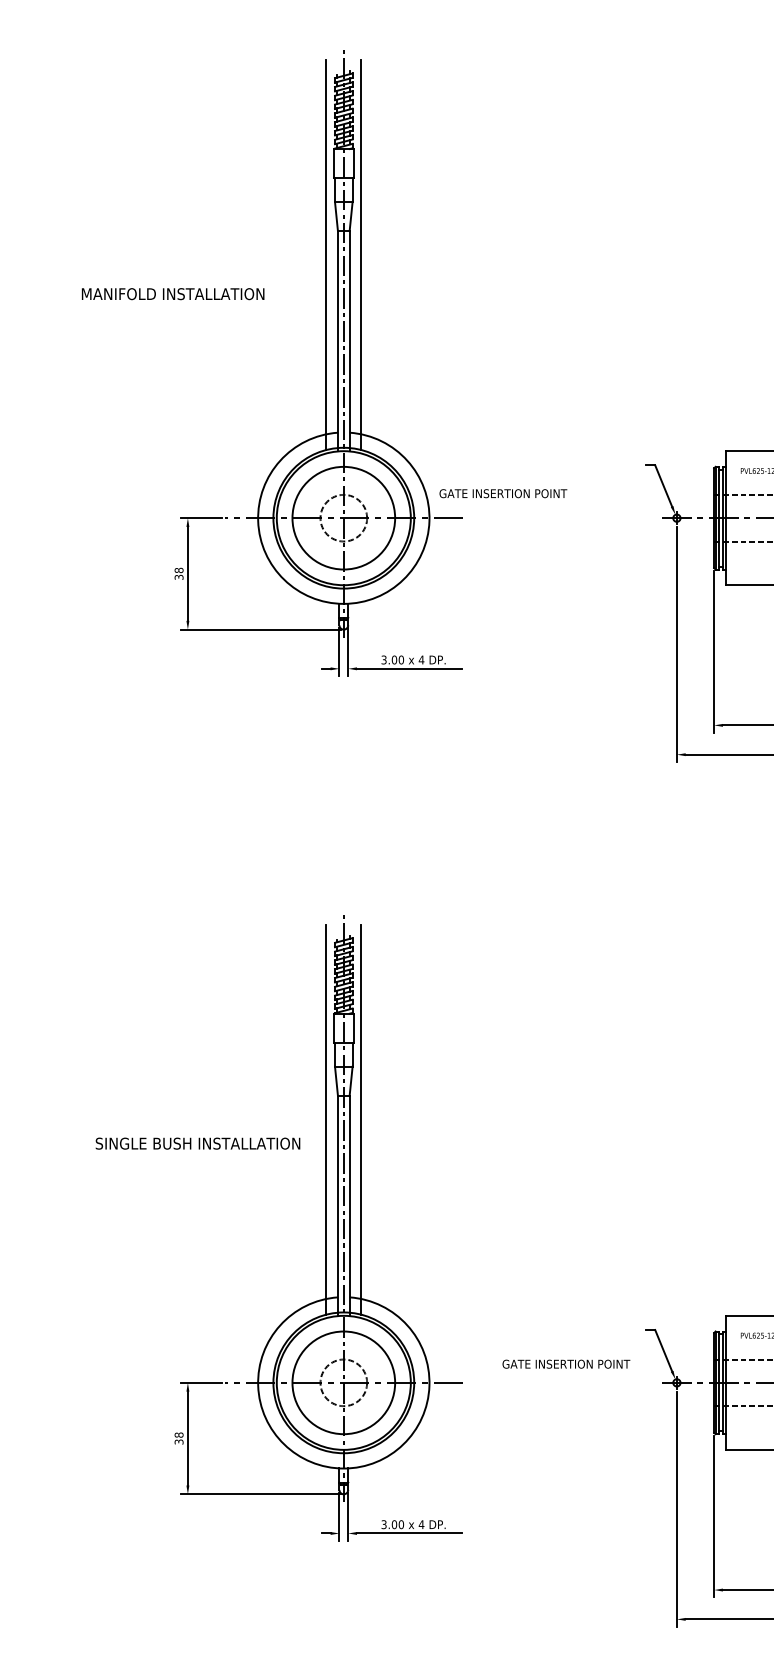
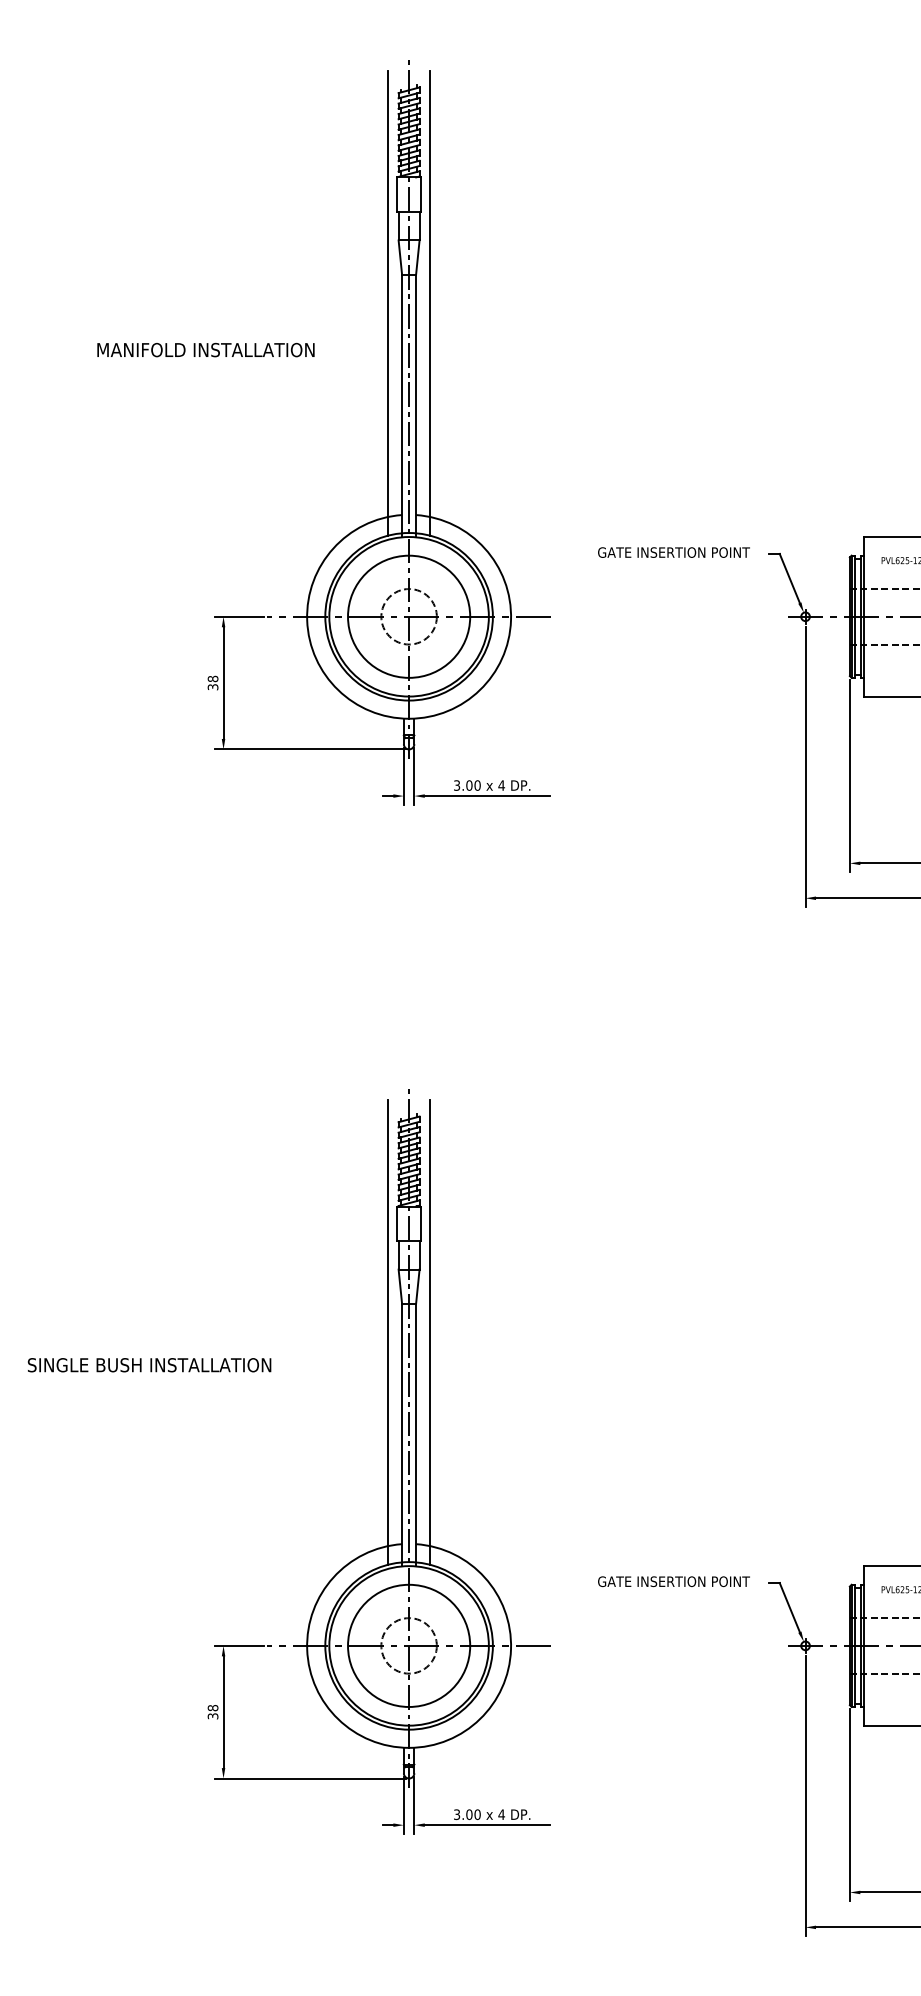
text: (502, 493) -> (673, 552), moved
text: (197, 1143) -> (149, 1365), moved
text: (565, 1364) -> (673, 1581), moved

